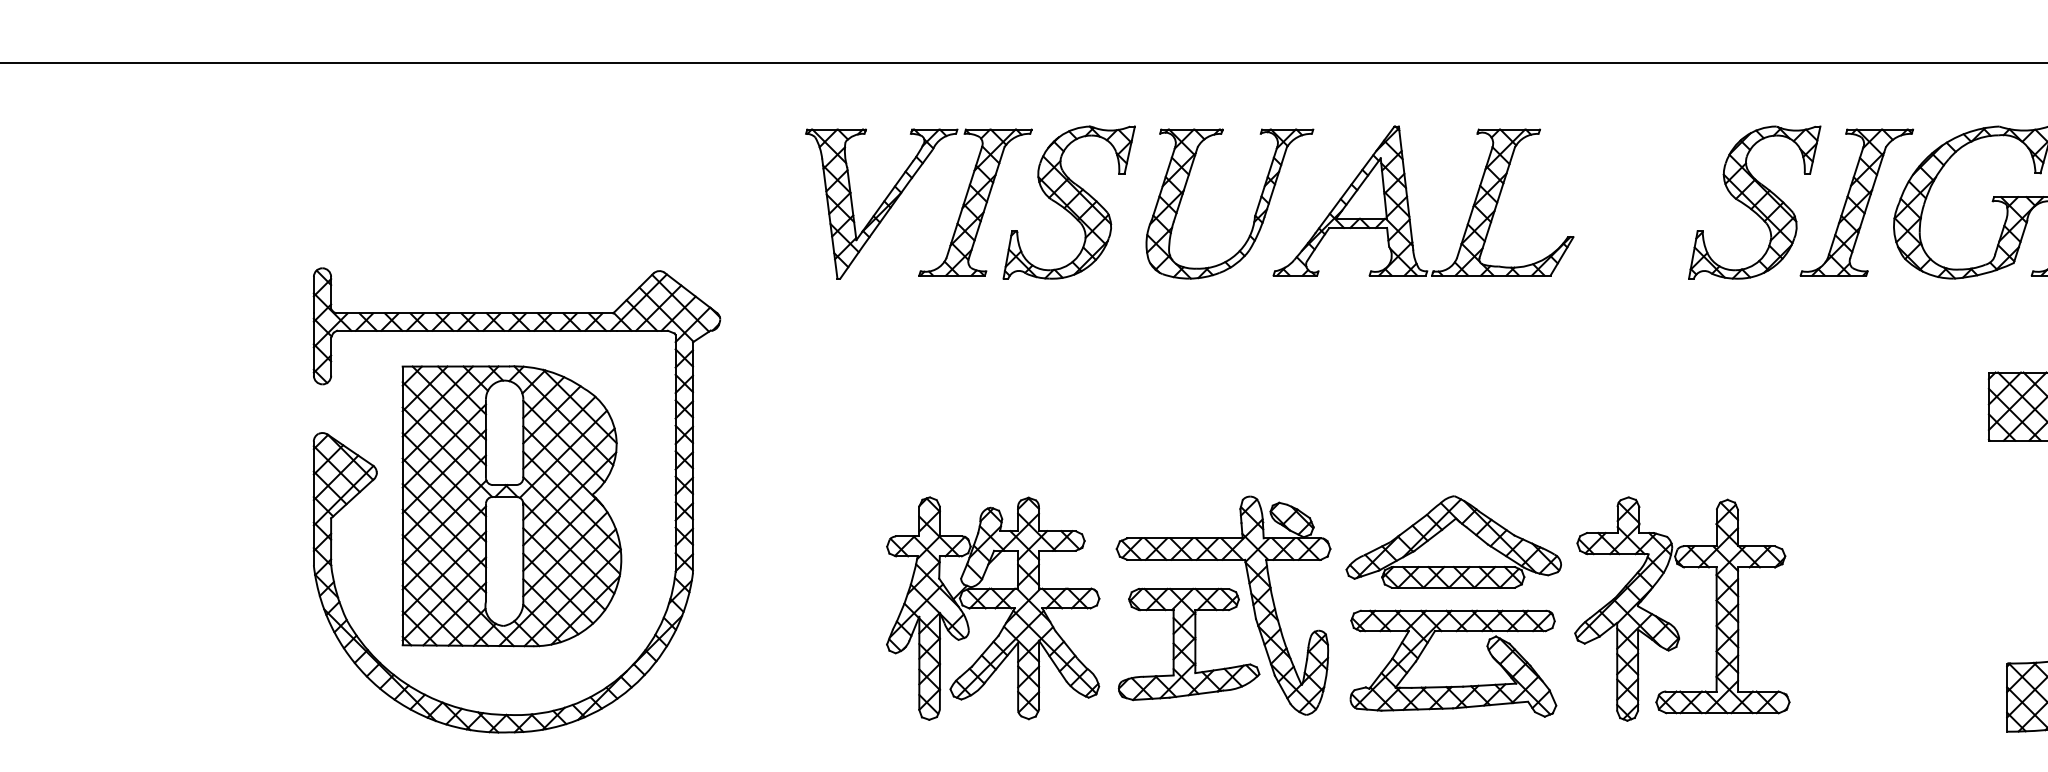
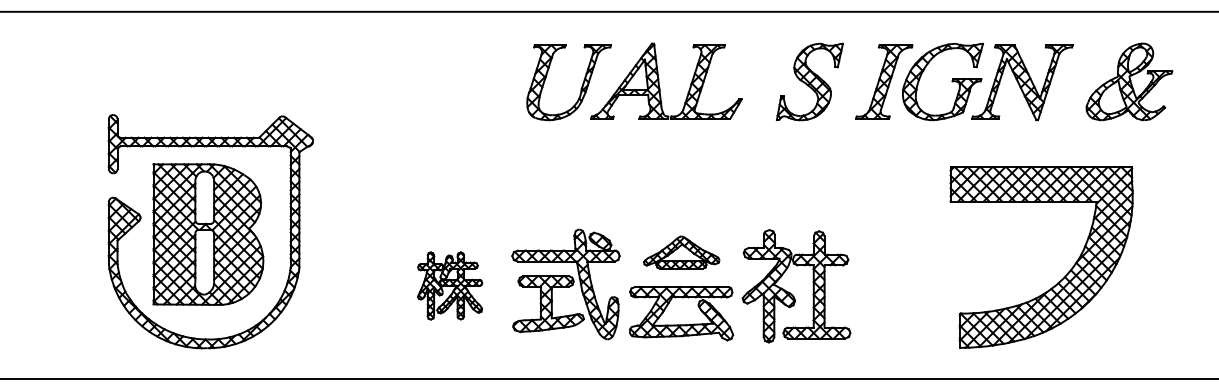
part: (969, 201) -> (438, 81), removed
part: (1753, 201) -> (809, 81), moved
part: (1453, 541) -> (681, 252), size x0.7
part: (991, 607) -> (449, 285), size x0.6

